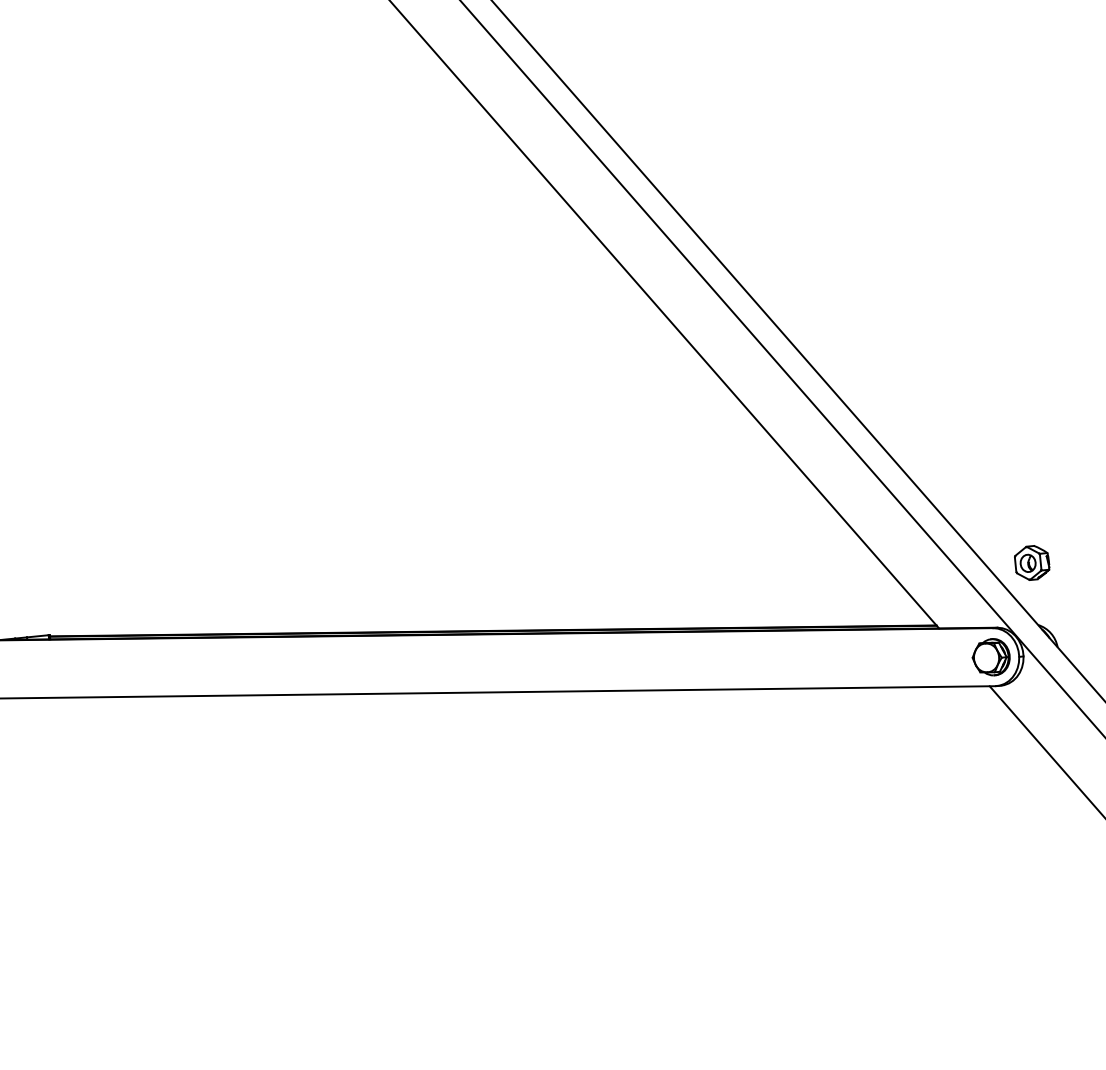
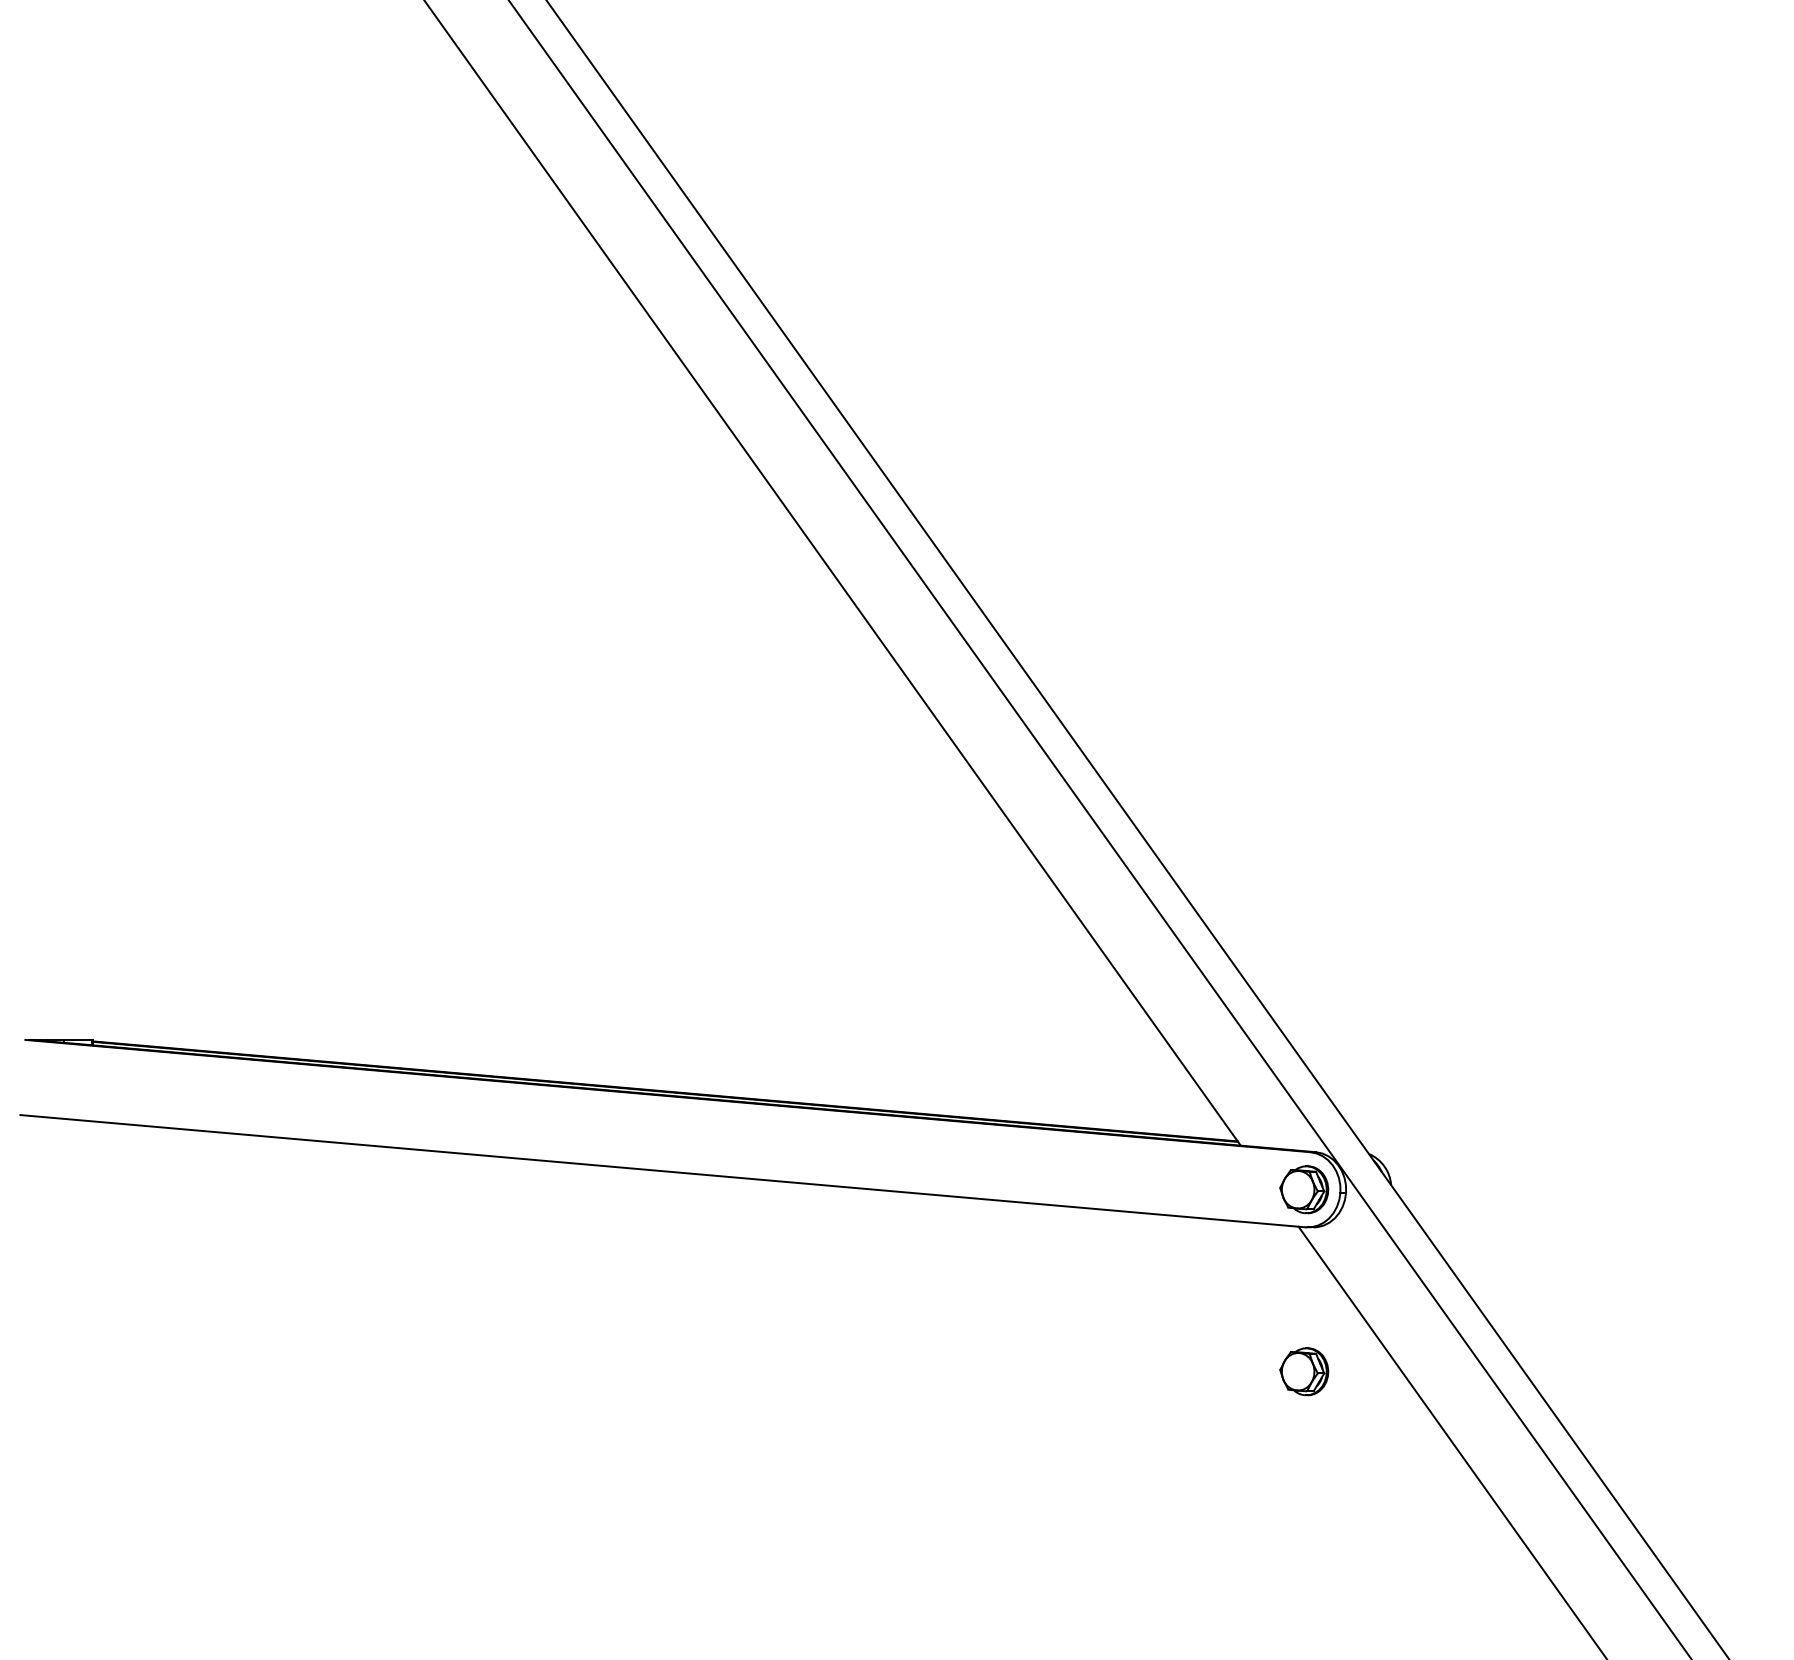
part: (1031, 562) -> (1368, 1072), removed
part: (1005, 796) -> (1304, 1371), added

